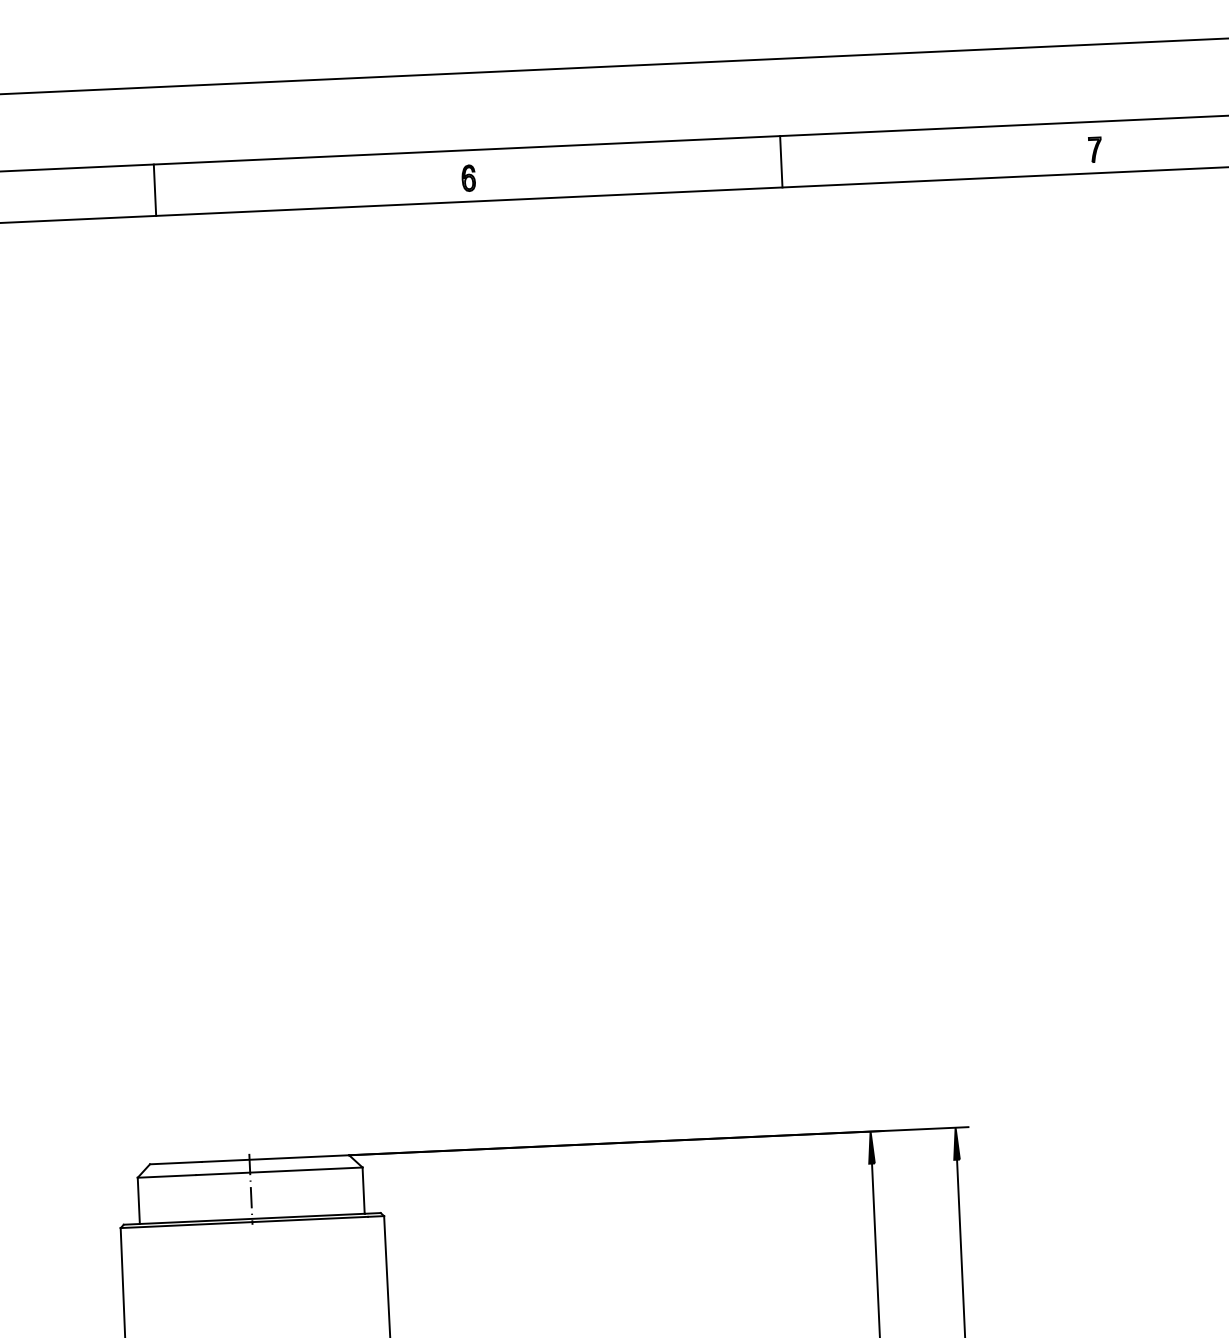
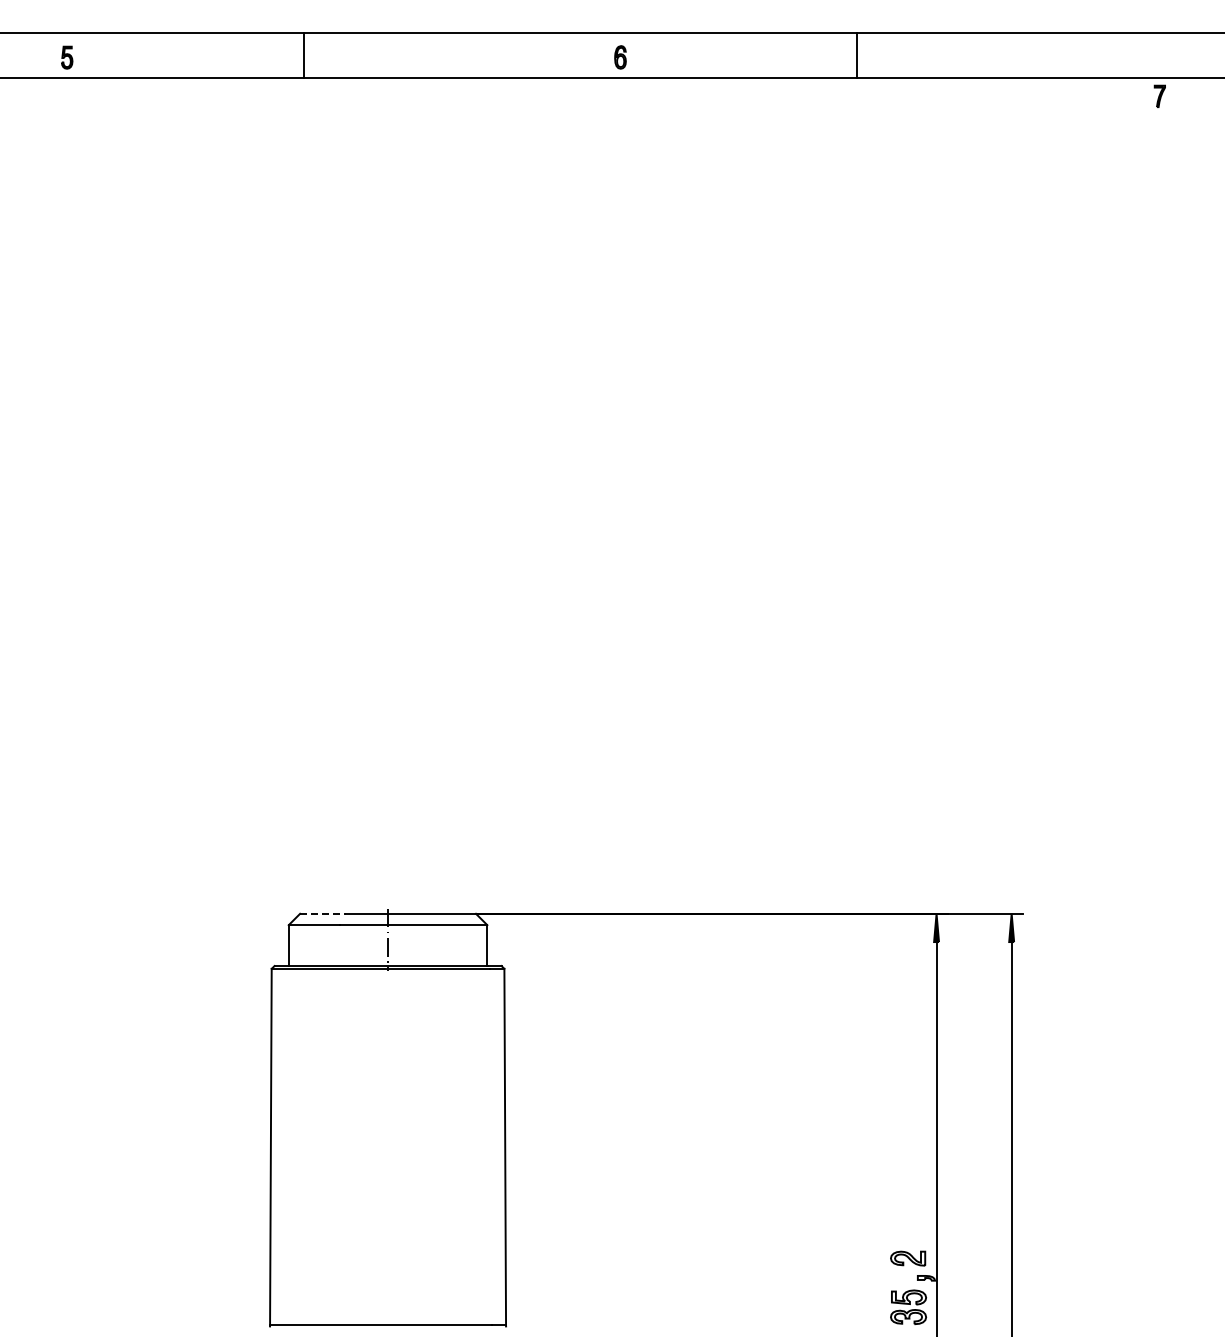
part: (1094, 148) -> (1159, 95), moved
line: (781, 161) -> (856, 55), moved
line: (155, 190) -> (304, 55), moved
line: (176, 1162) -> (323, 913), solid -> dashed

